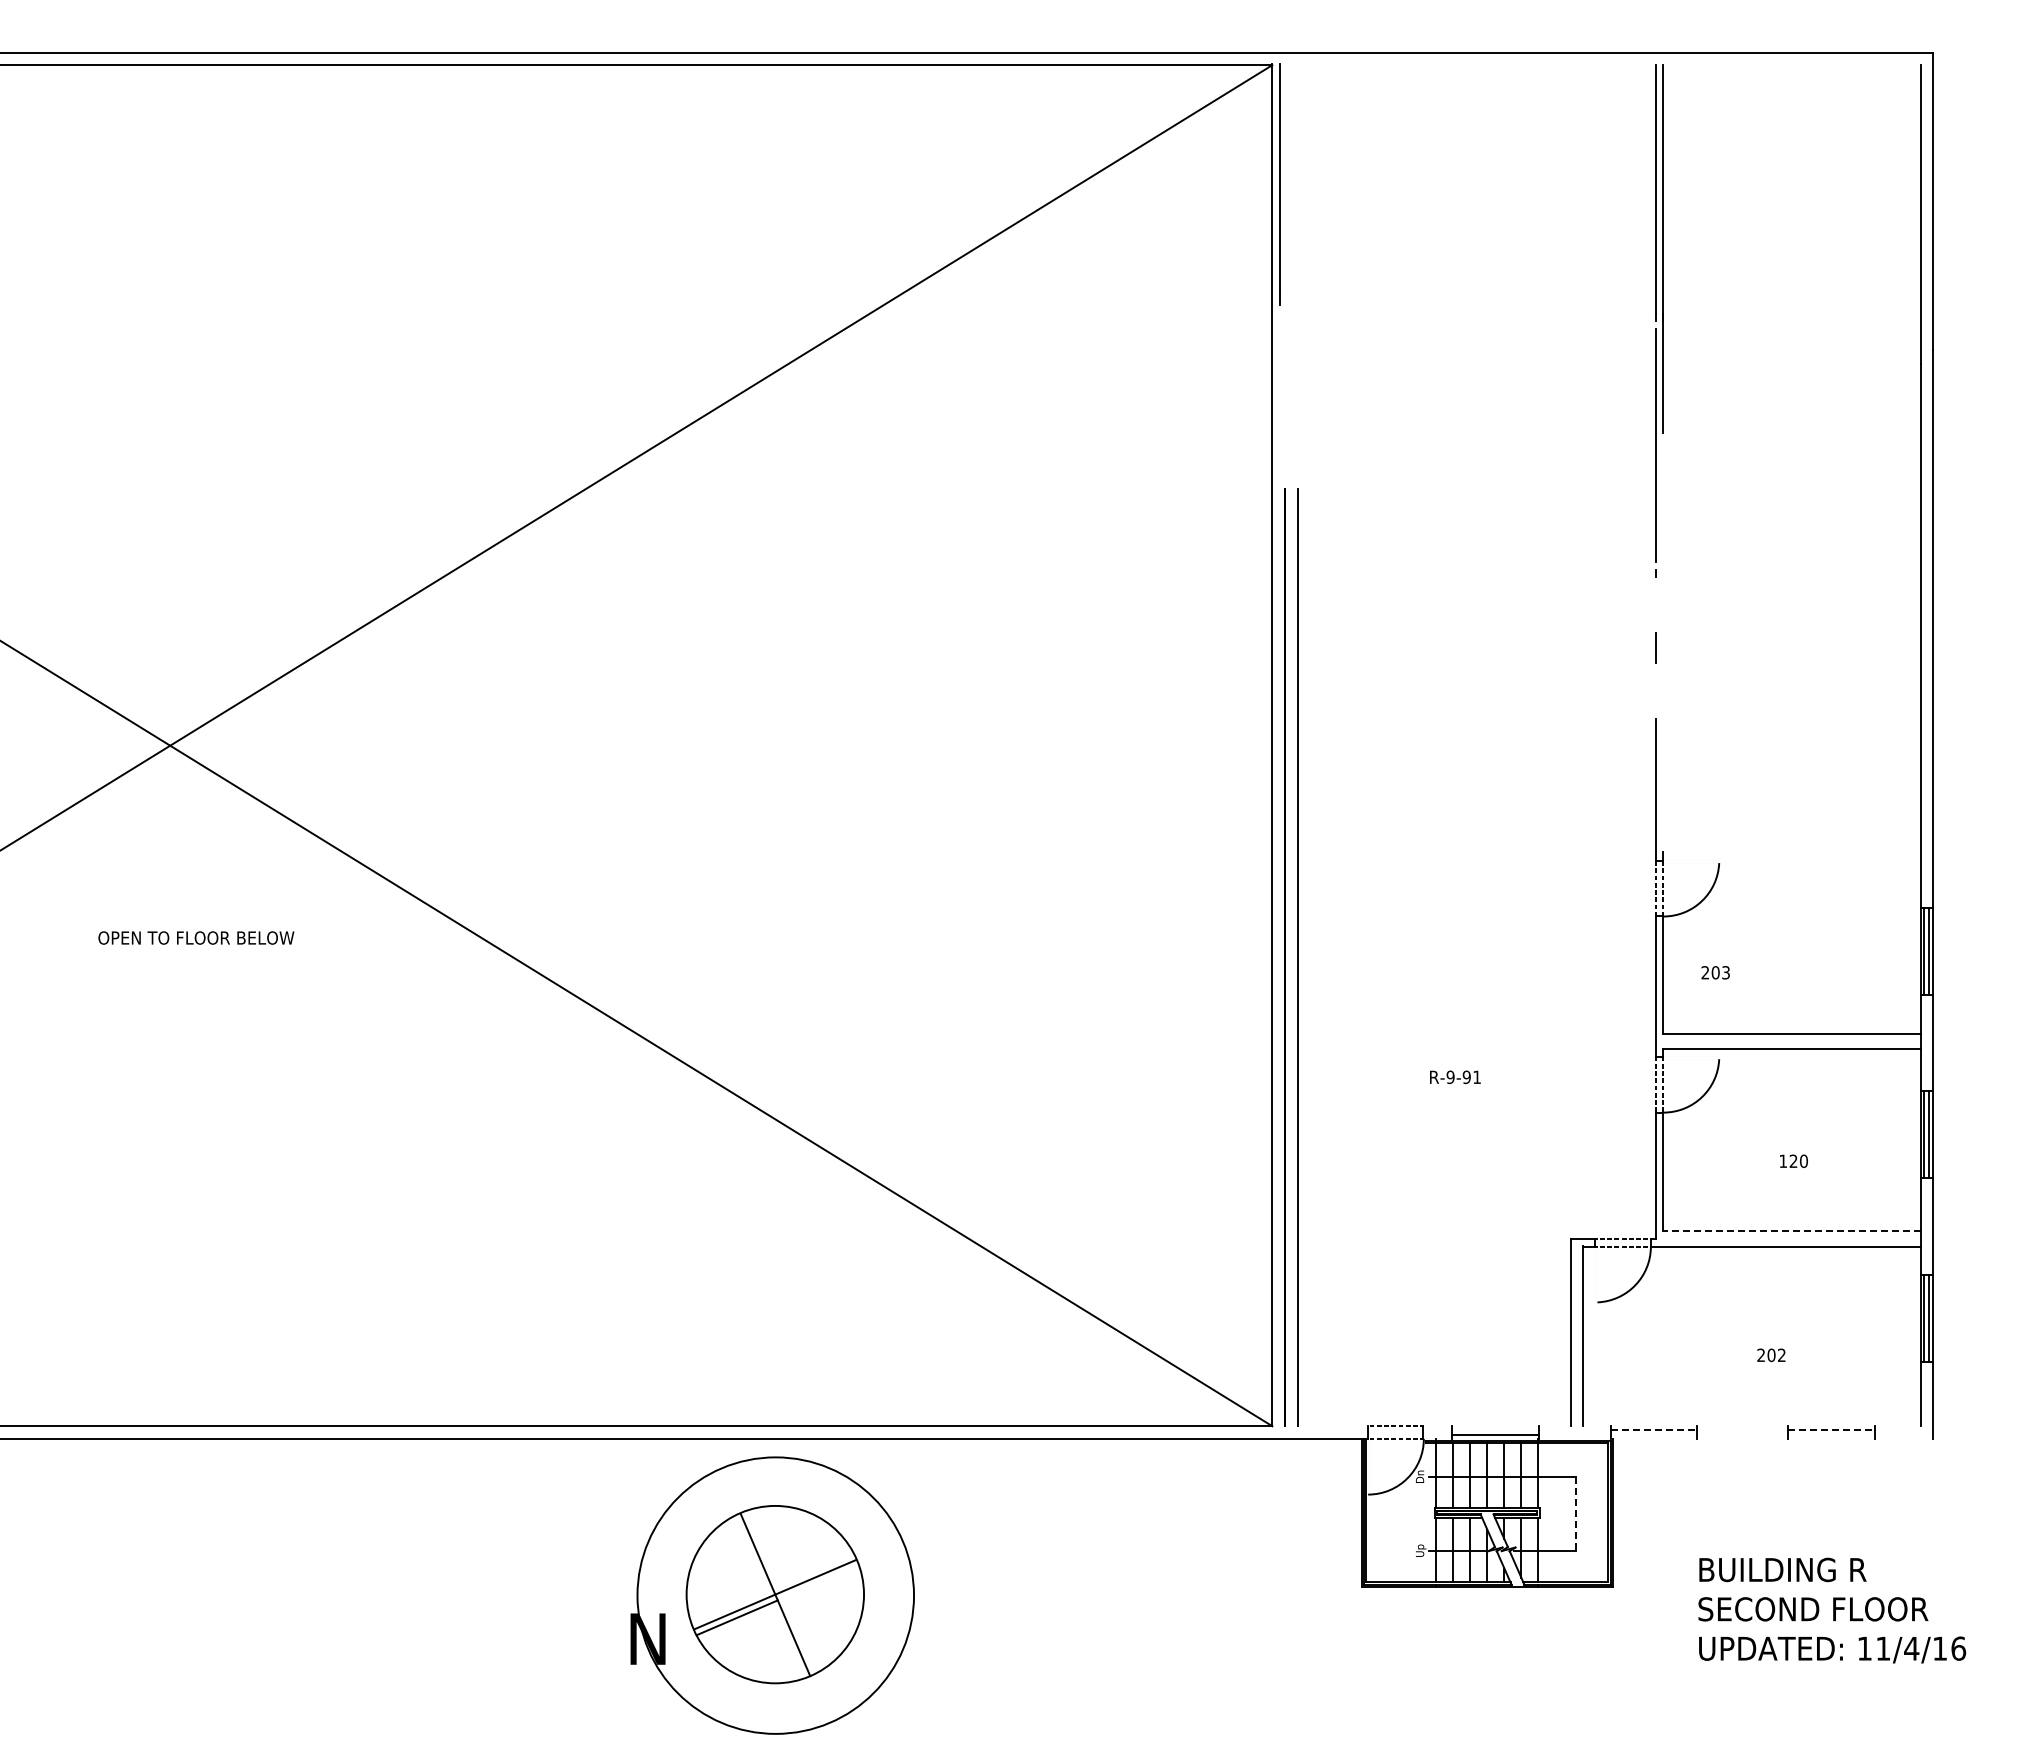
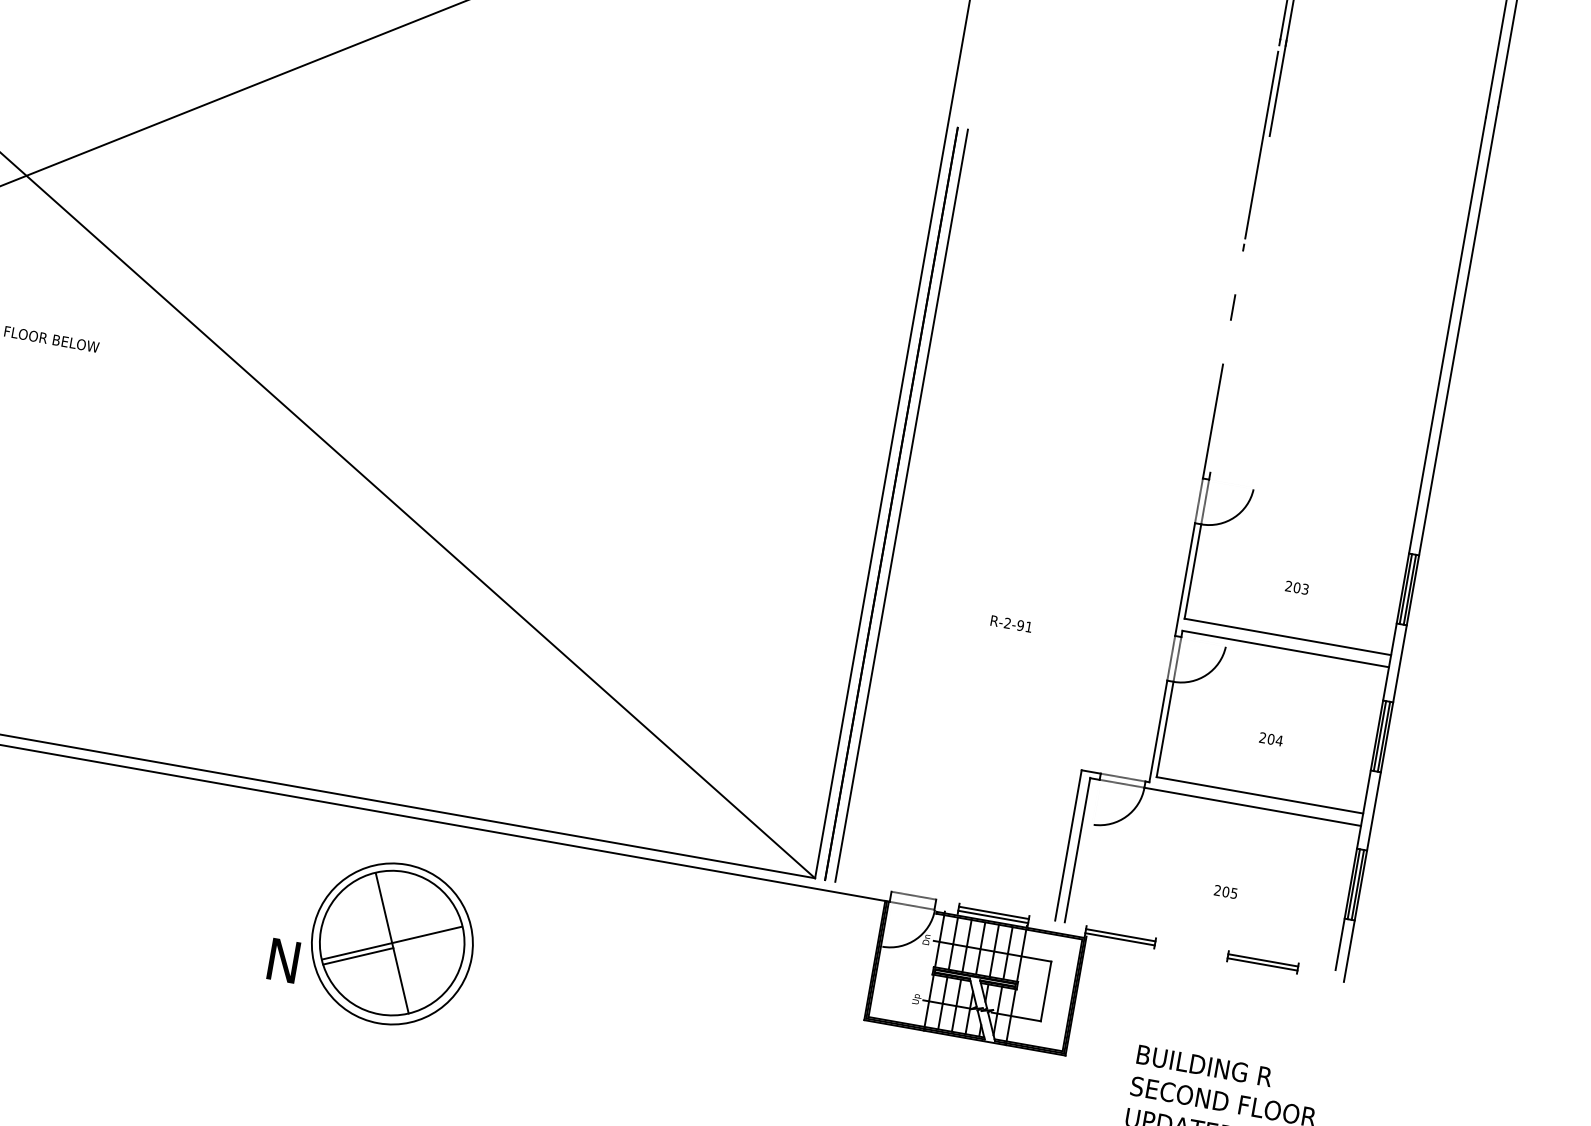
text: (1715, 972) -> (1296, 587), moved
text: (1450, 1077) -> (1007, 623), R-9-91 -> R-2-91
text: (1793, 1161) -> (1271, 739), 120 -> 204
line: (1792, 1231) -> (1260, 795), dashed -> solid
text: (1781, 1355) -> (1233, 893), 202 -> 205
line: (1495, 1429) -> (993, 912), added
line: (1654, 1429) -> (1121, 934), dashed -> solid
line: (1831, 1429) -> (1263, 960), dashed -> solid
line: (1653, 1435) -> (1119, 939), added
line: (1830, 1435) -> (1261, 964), added
line: (1575, 1514) -> (1046, 992), dashed -> solid
circle: (775, 1595) -> (392, 943), size x0.71

